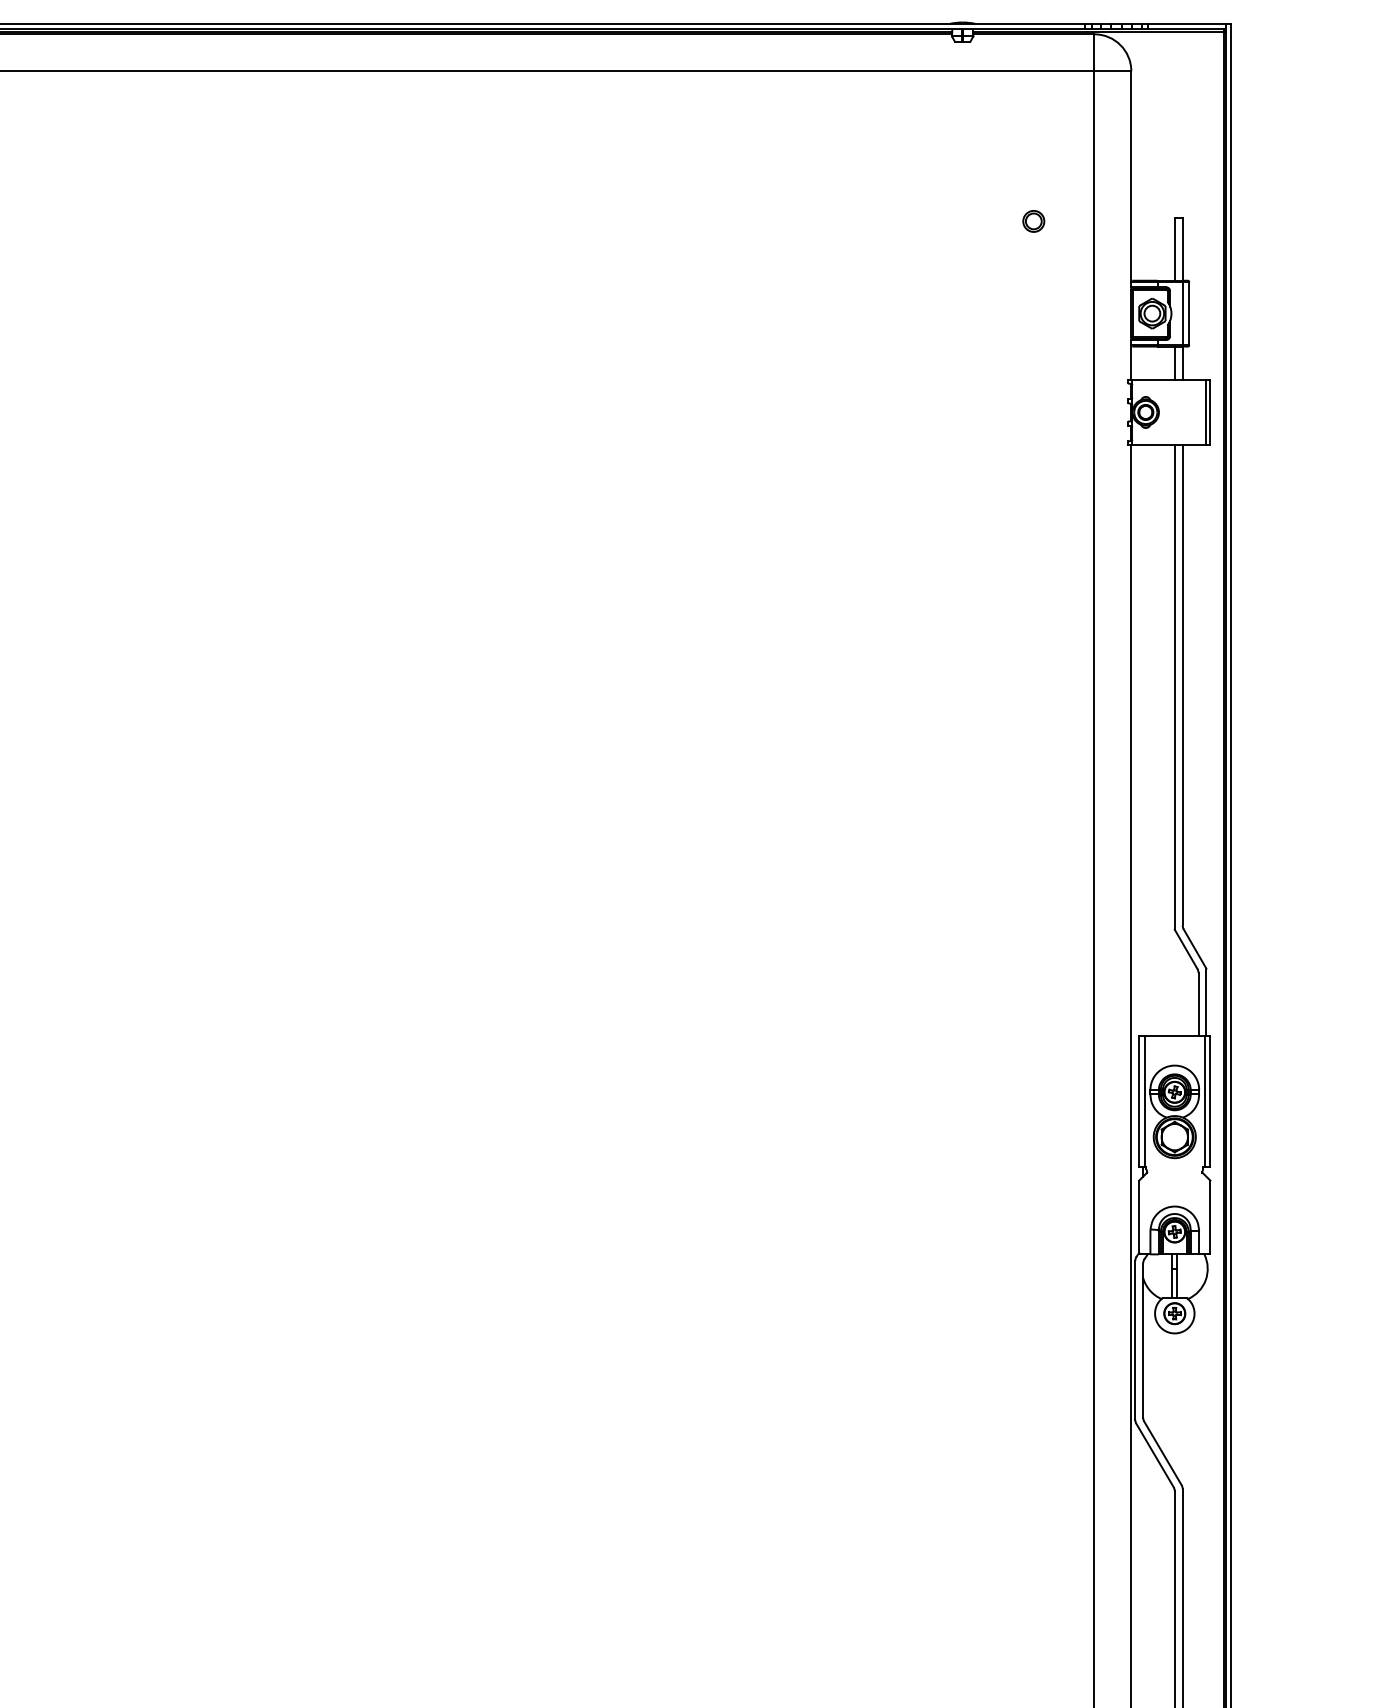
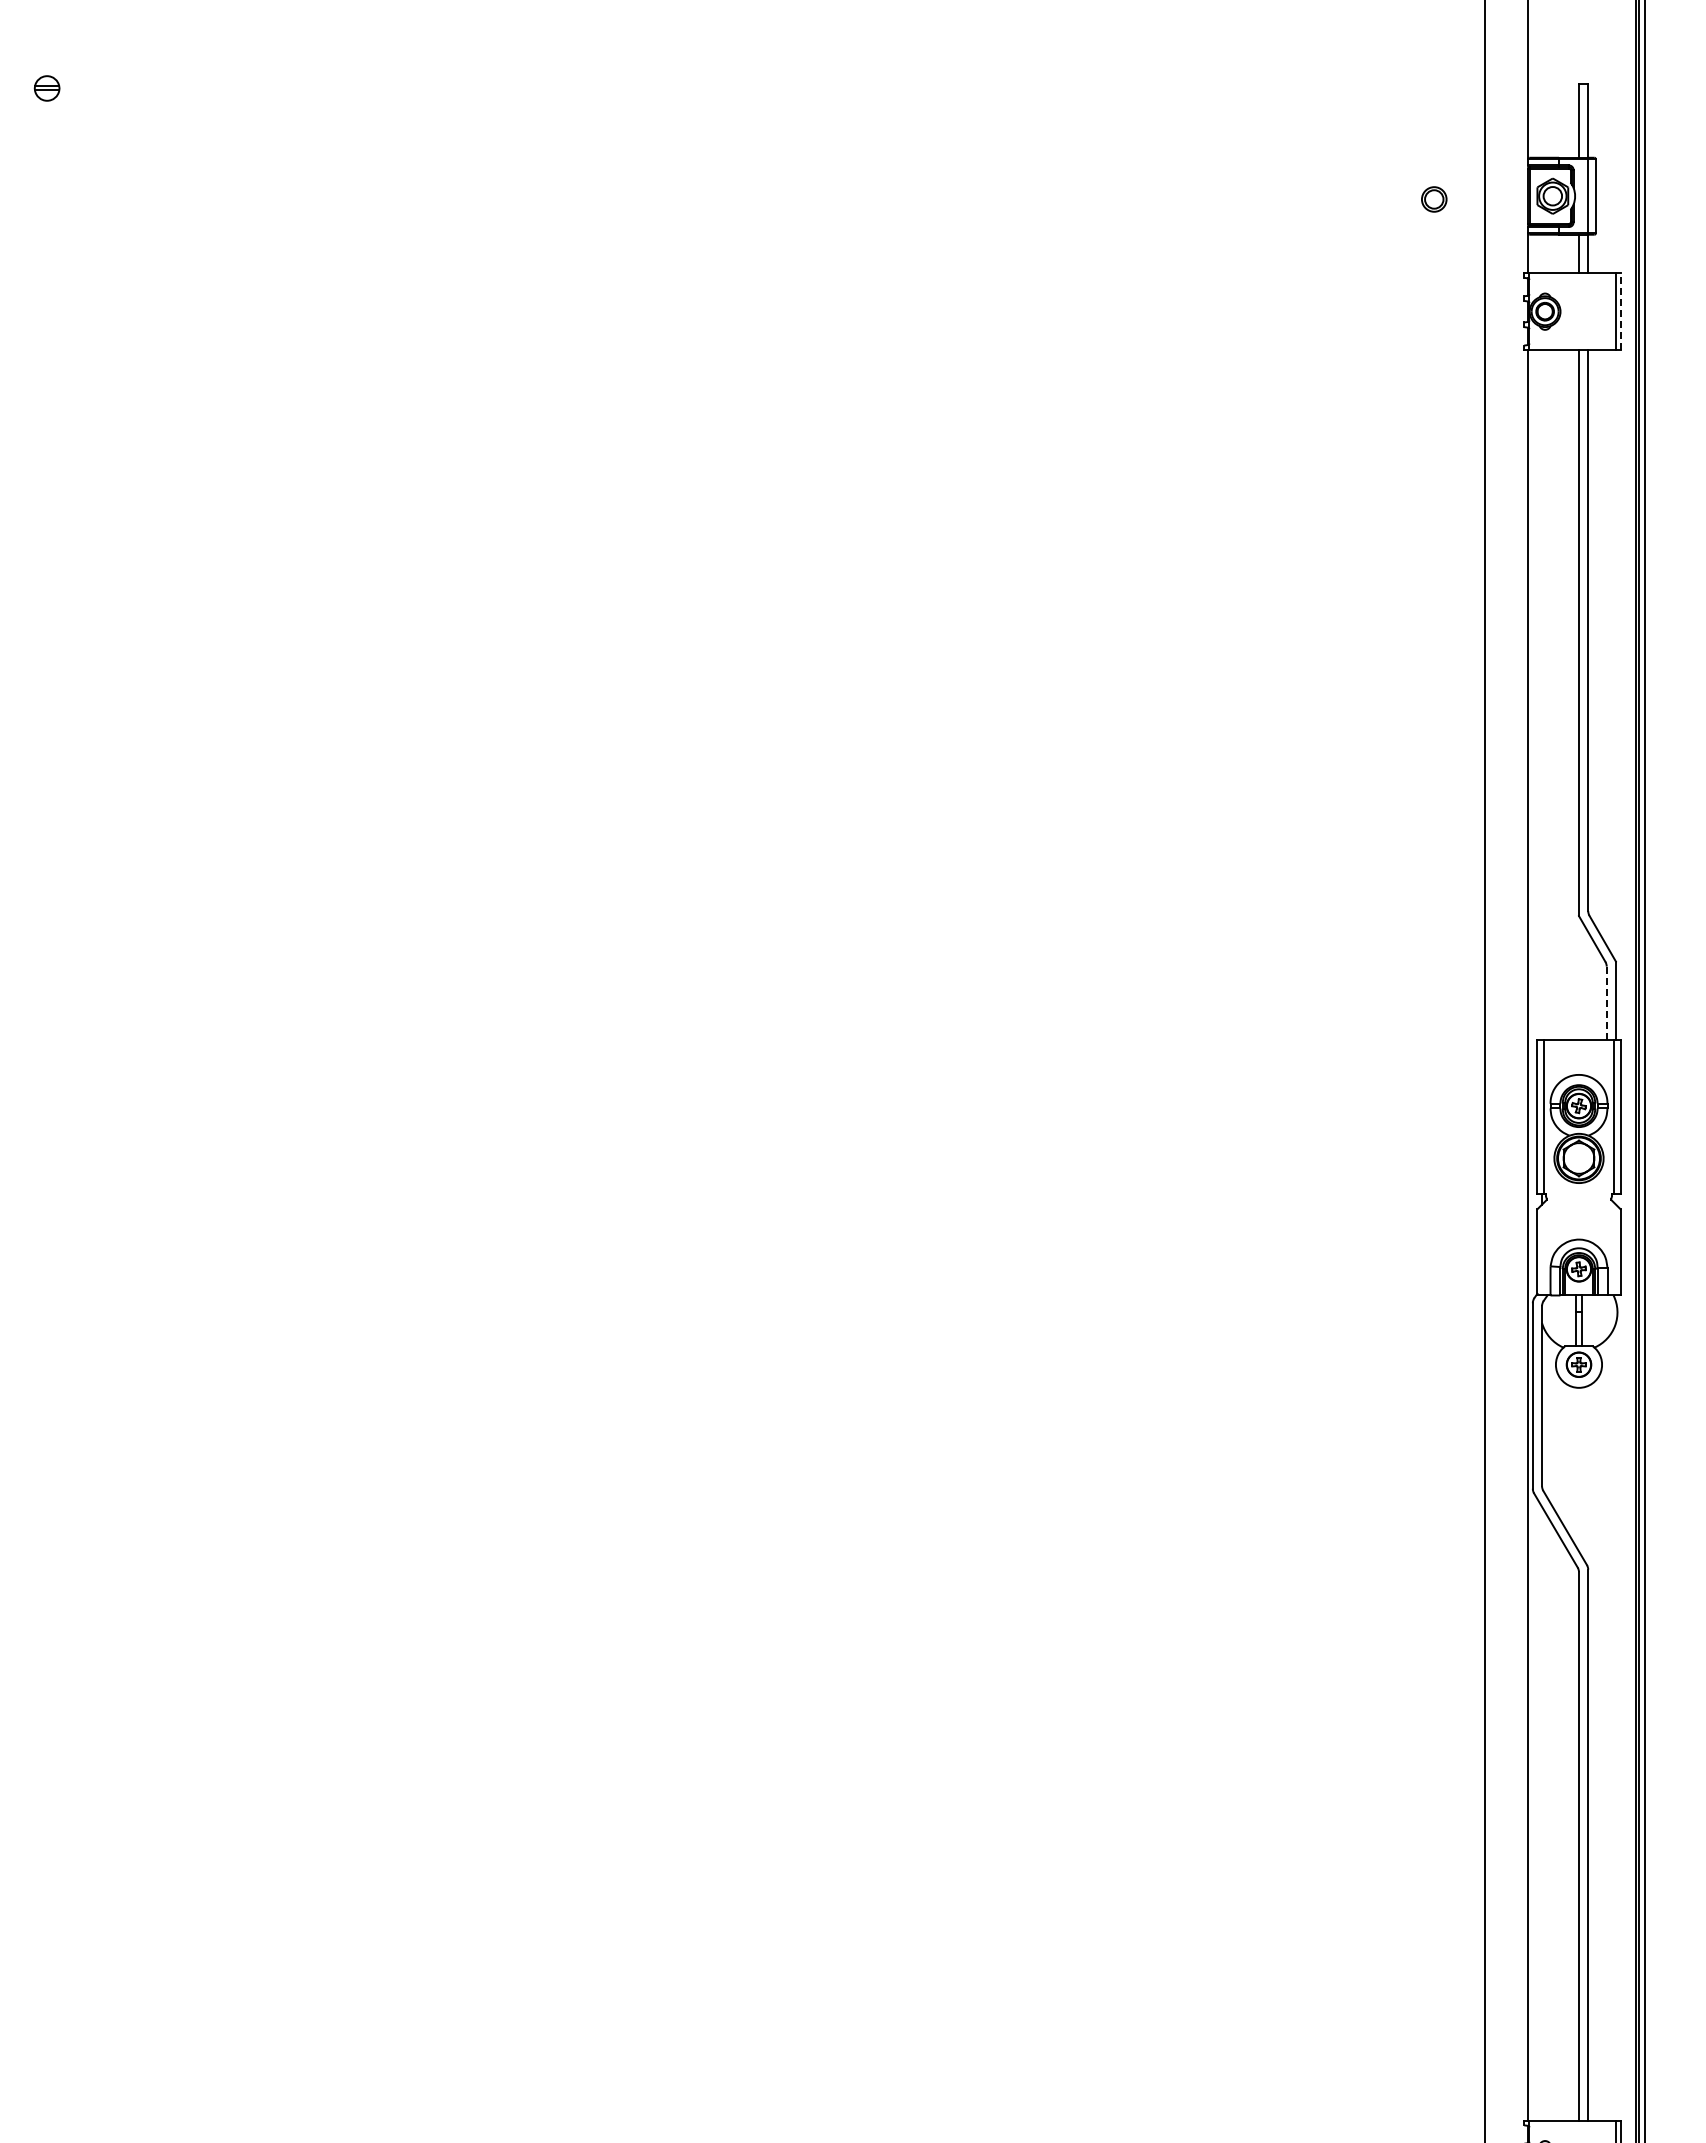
part: (1034, 221) -> (1434, 199), moved
line: (1210, 412) -> (1620, 311), solid -> dashed
line: (1198, 1004) -> (1606, 1003), solid -> dashed

